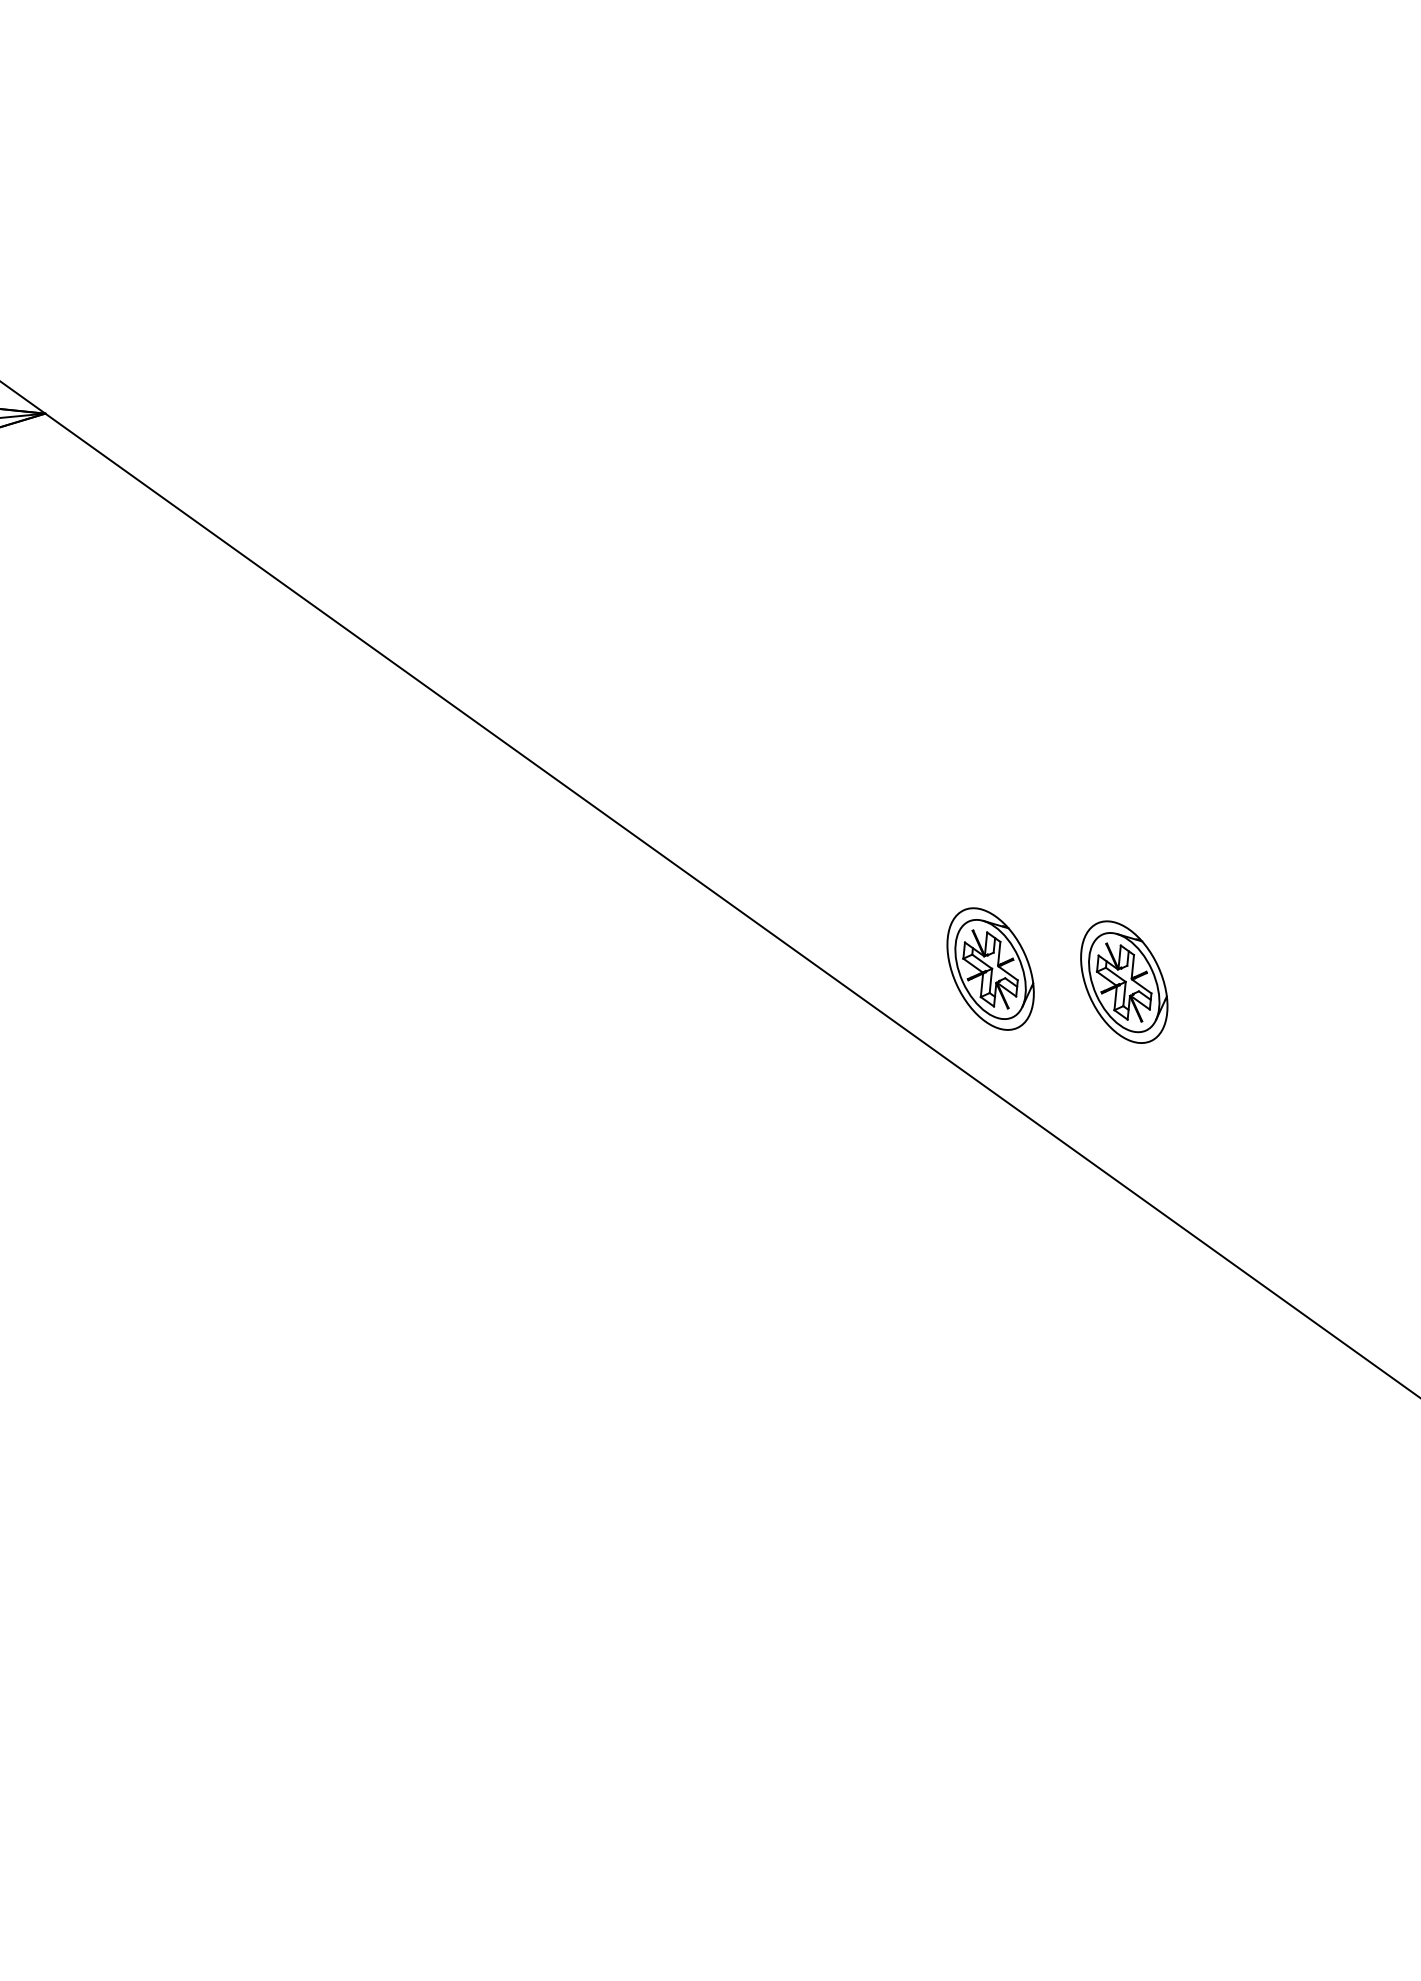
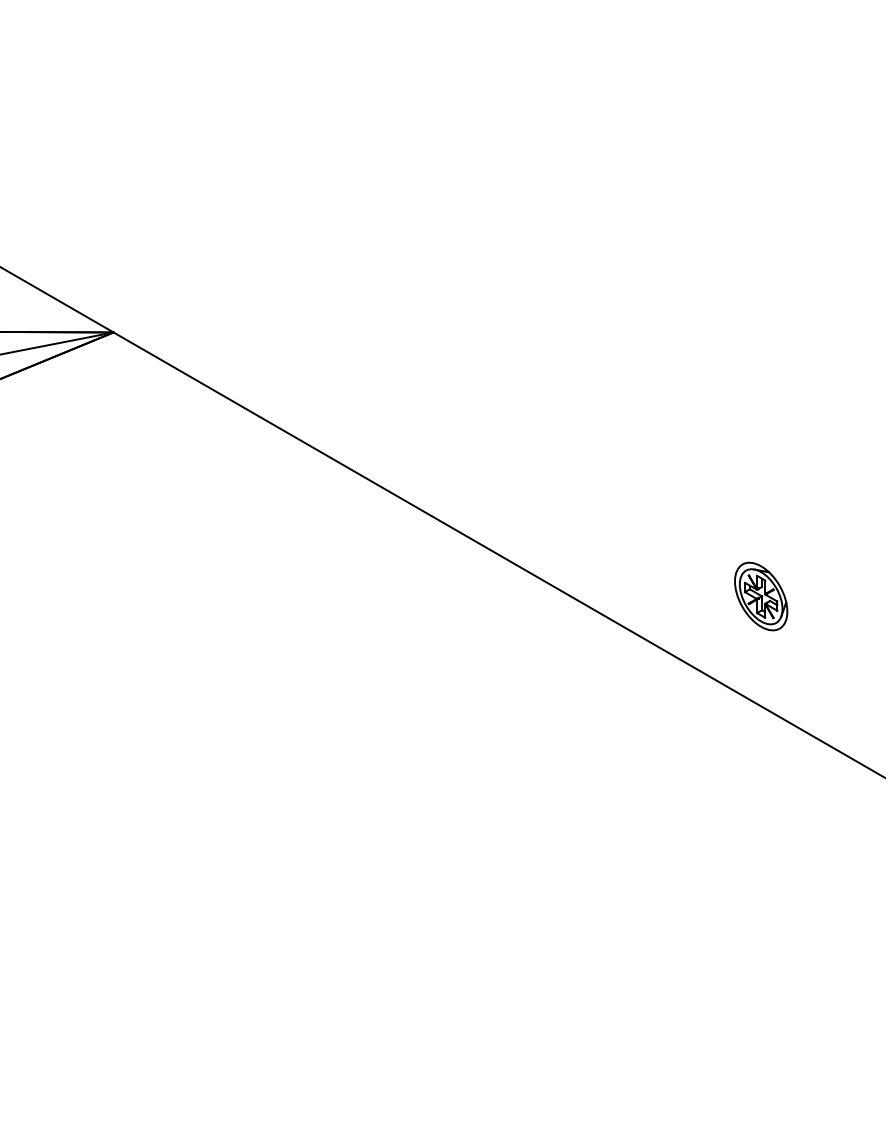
part: (991, 969) -> (684, 596), removed

